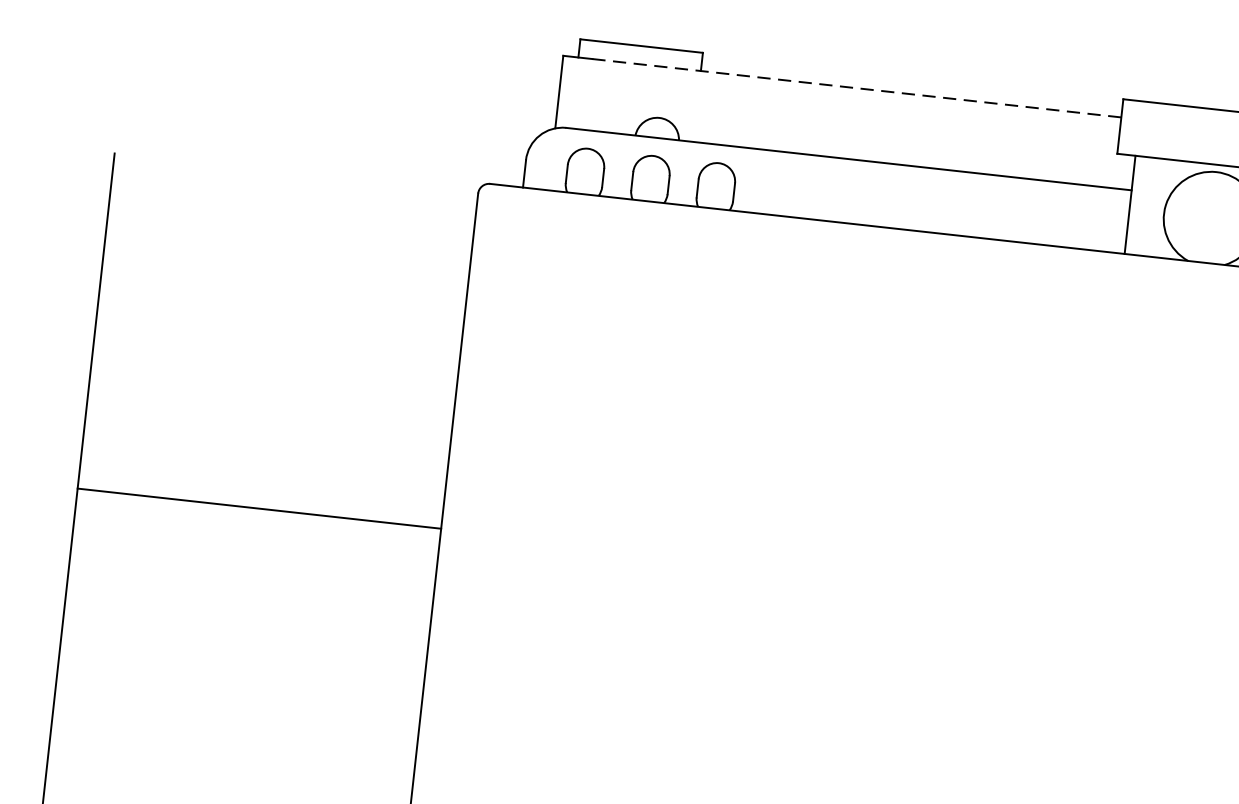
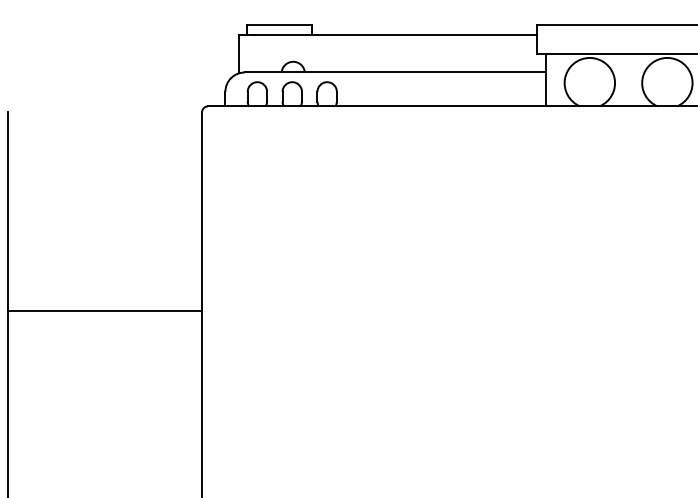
line: (858, 88) -> (396, 34), dashed -> solid
line: (260, 507) -> (105, 310), moved

